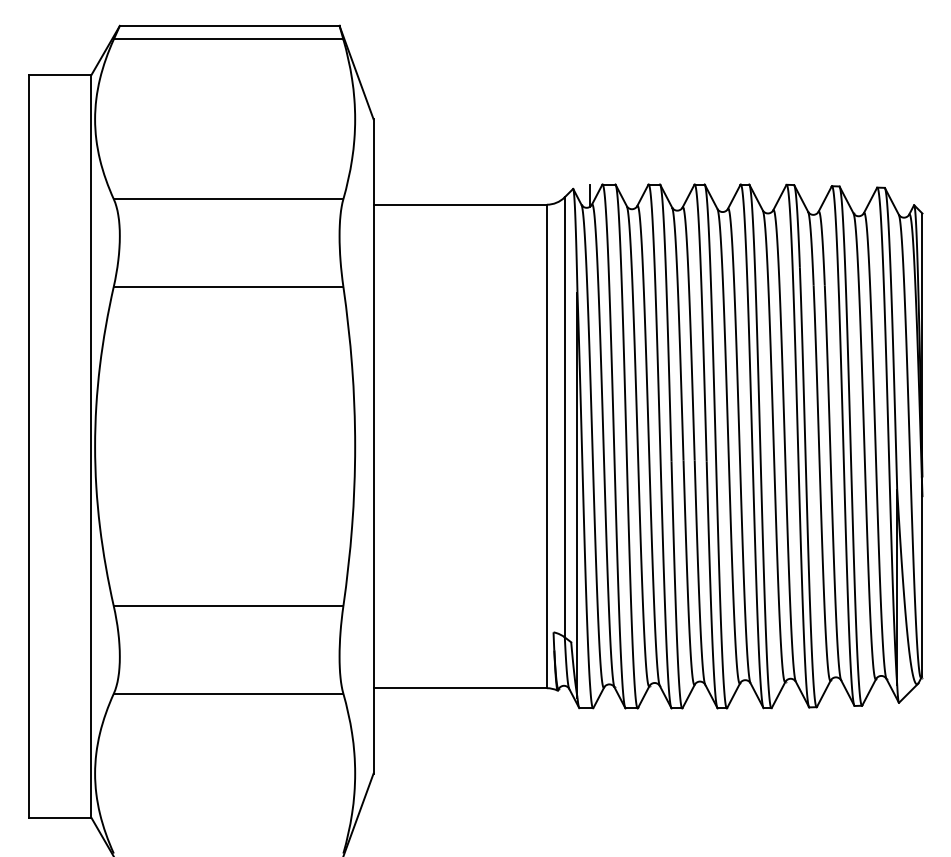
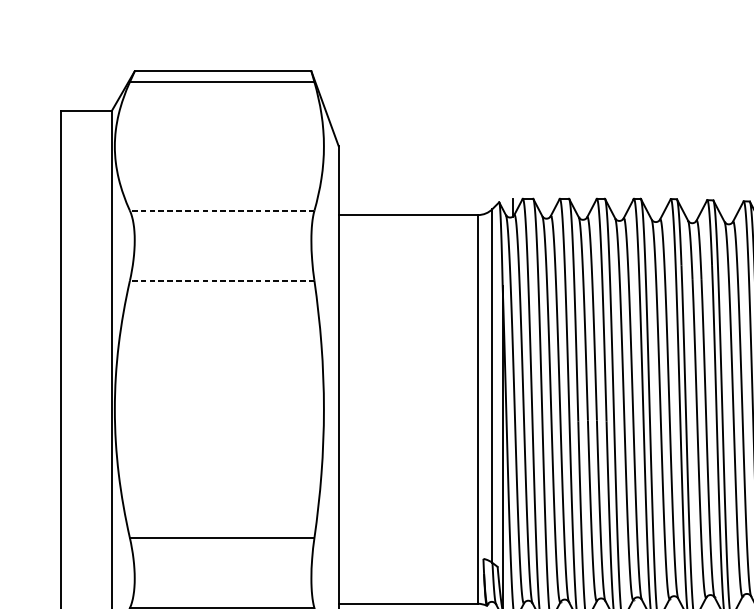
line: (228, 199) -> (222, 210), solid -> dashed
line: (228, 286) -> (222, 280), solid -> dashed

